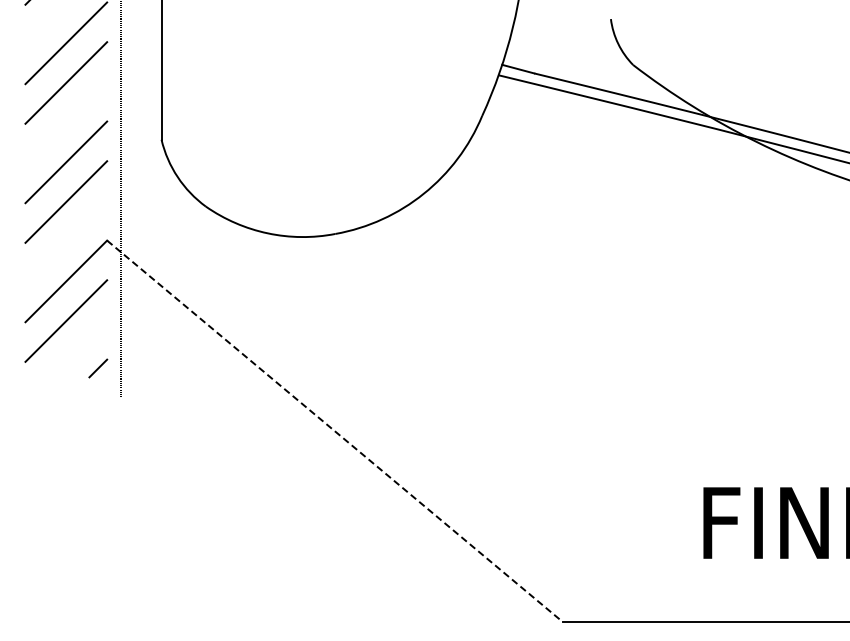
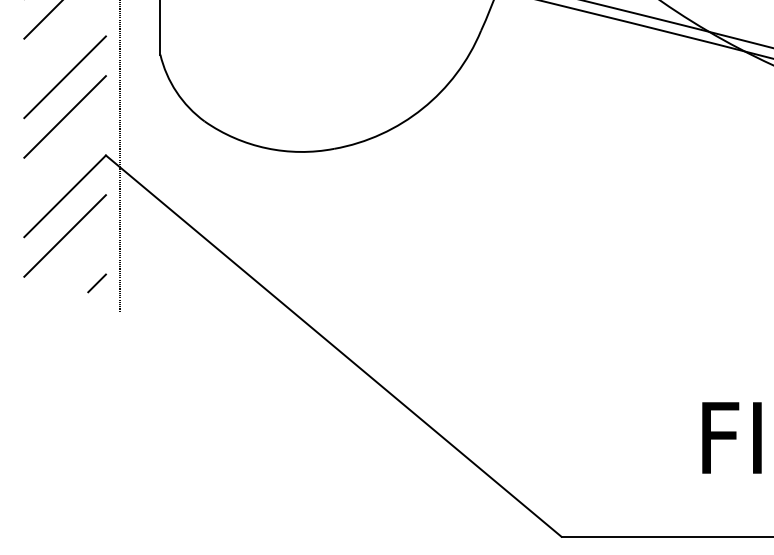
line: (335, 431) -> (334, 346), dashed -> solid

